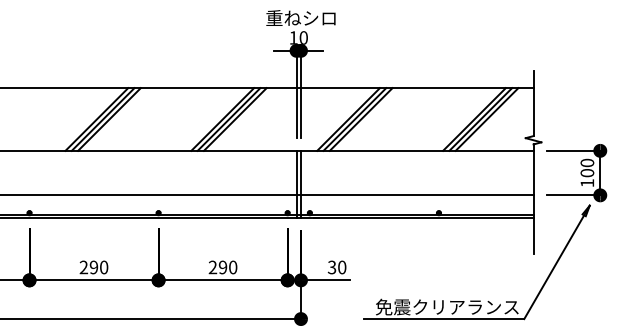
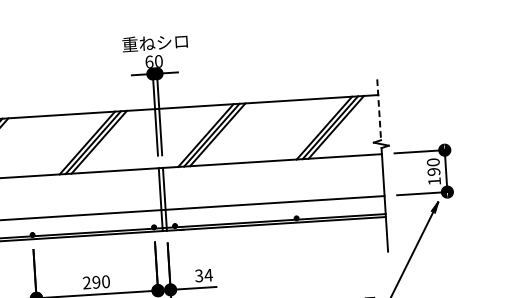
text: (293, 37) -> (149, 61), 10 -> 60
line: (533, 104) -> (379, 110), solid -> dashed
text: (587, 173) -> (434, 172), 100 -> 190
text: (341, 267) -> (208, 275), 30 -> 34

